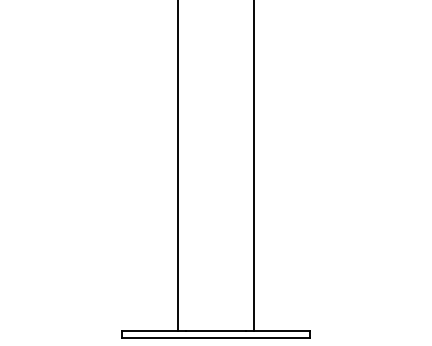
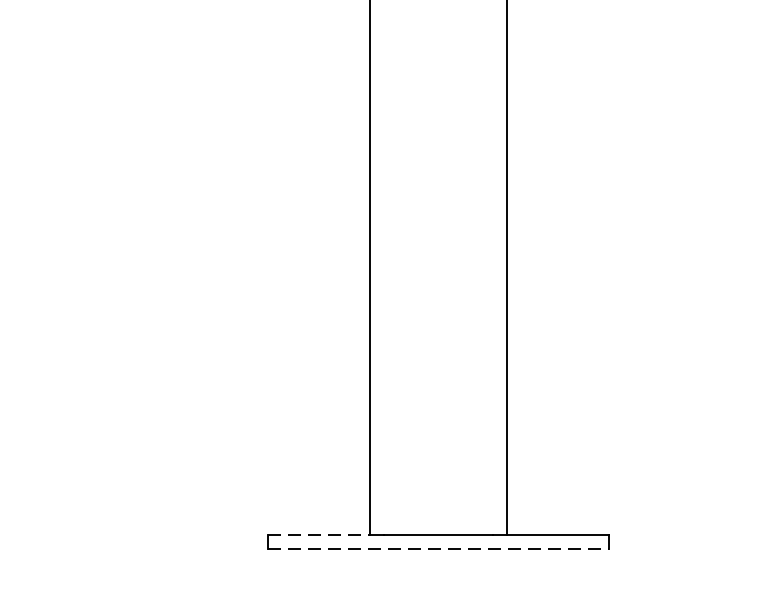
line: (150, 330) -> (319, 534), solid -> dashed
line: (216, 338) -> (439, 548), solid -> dashed

